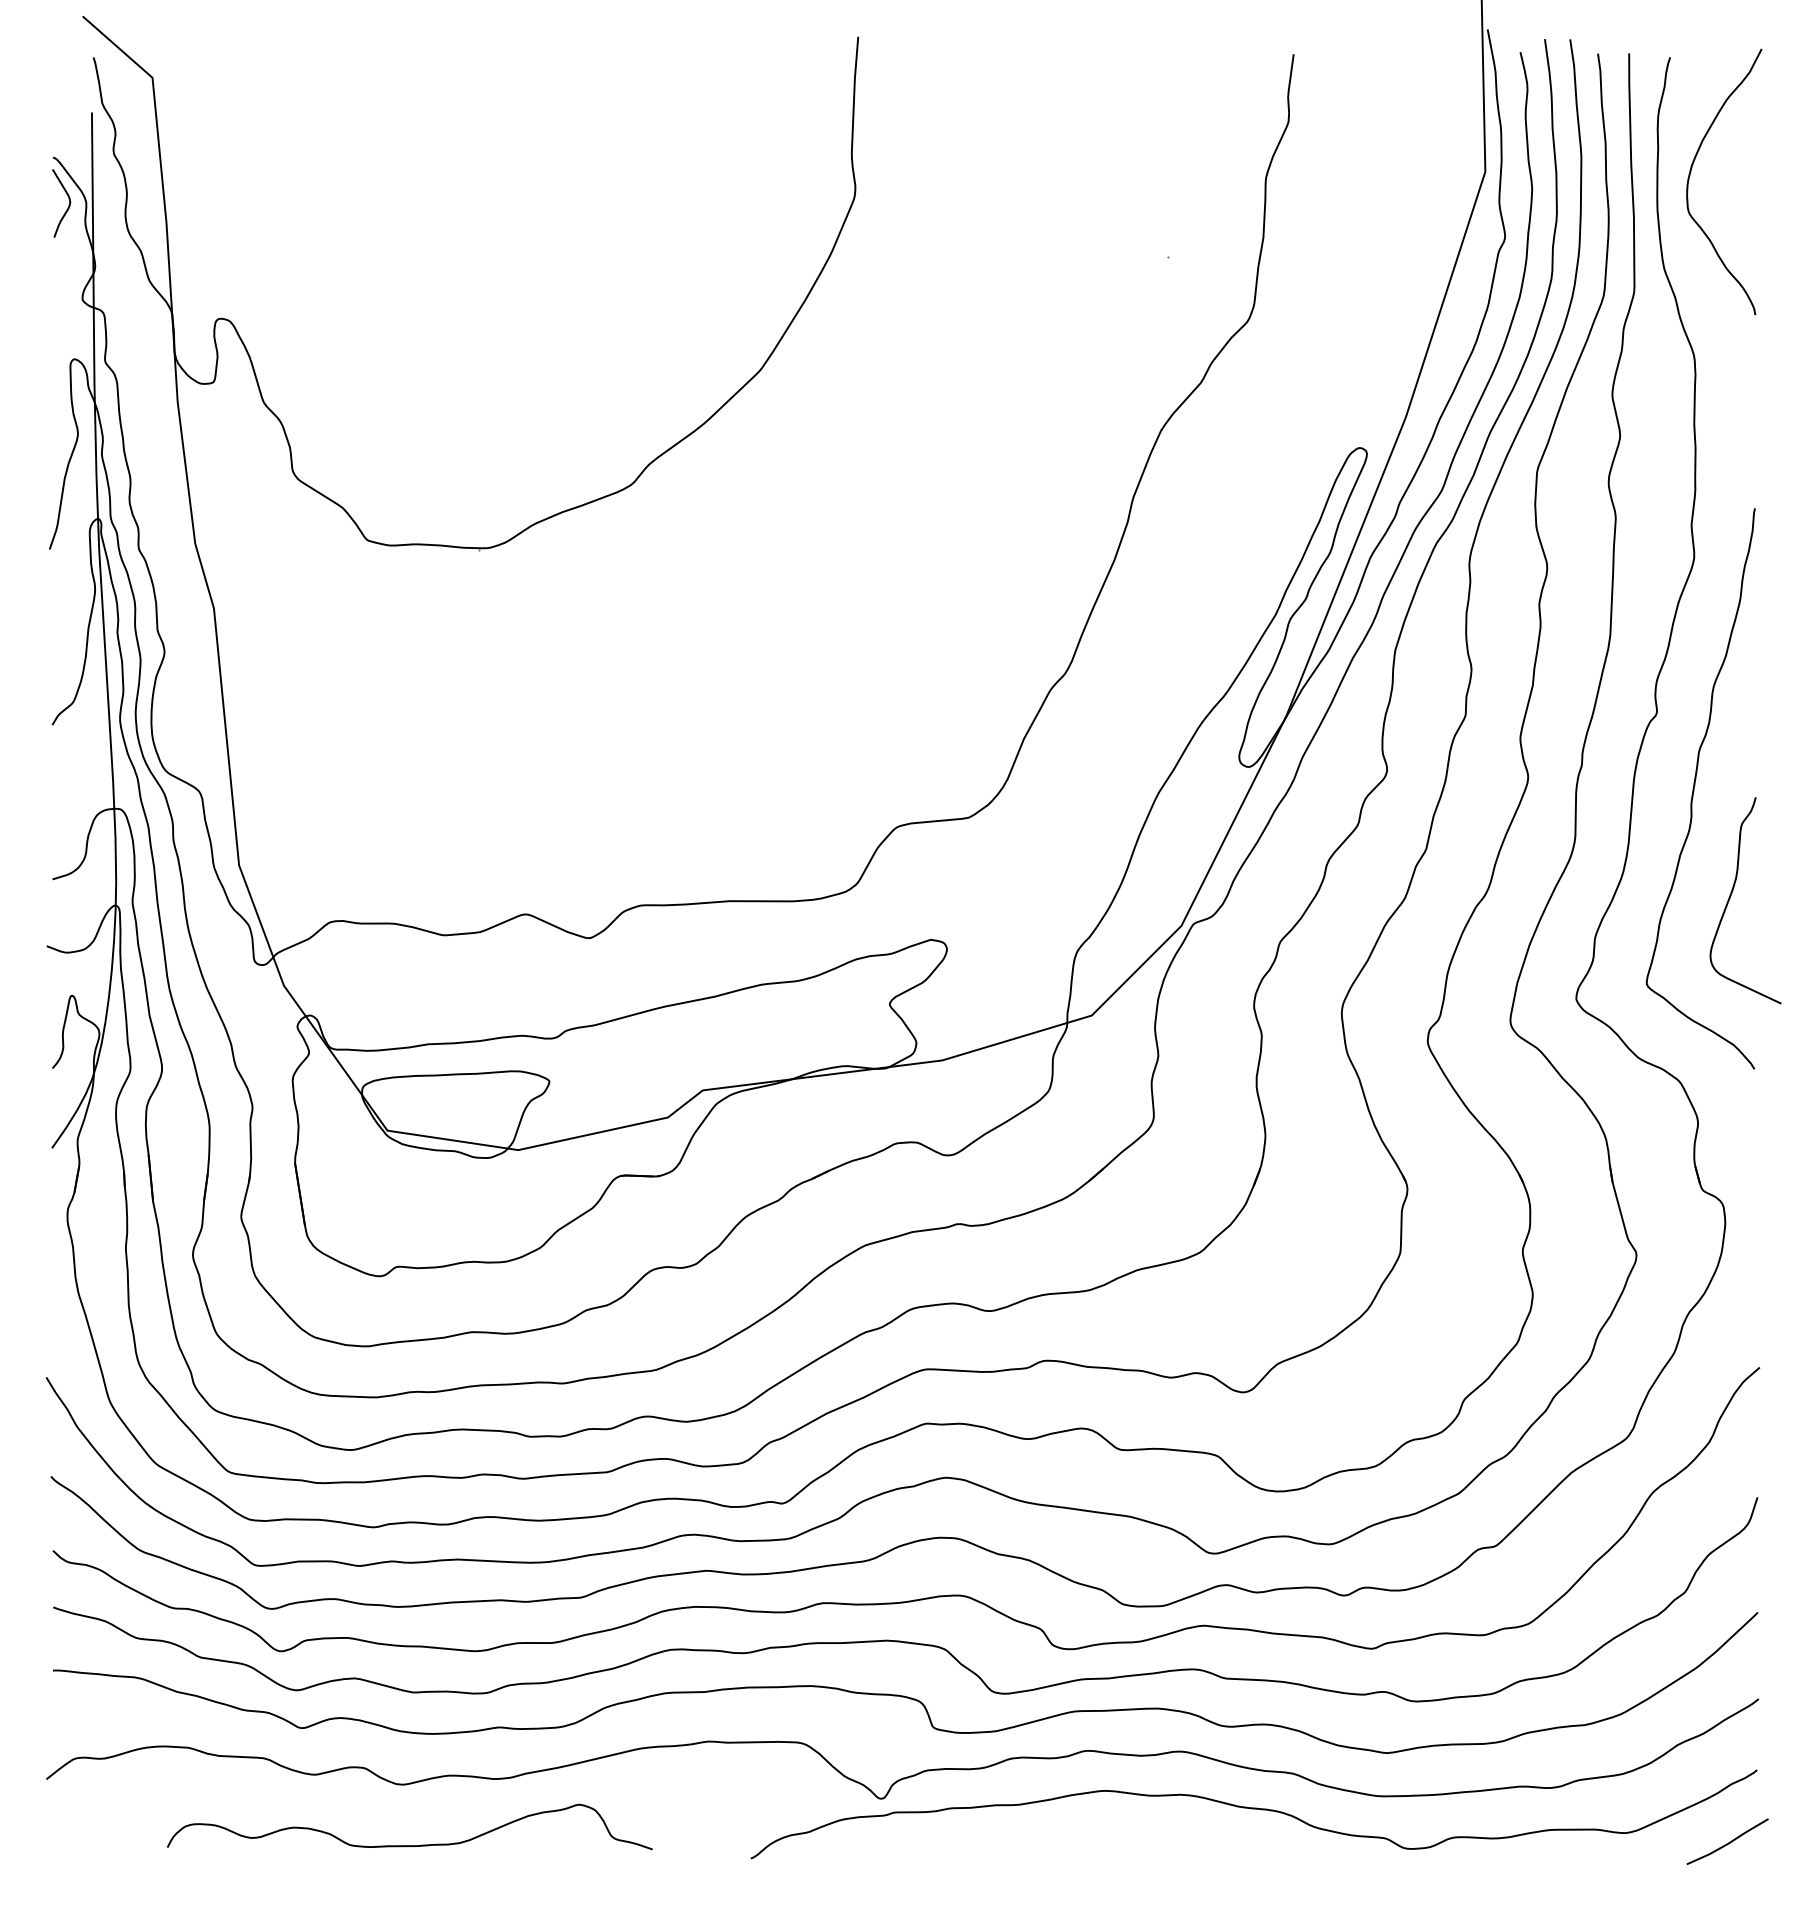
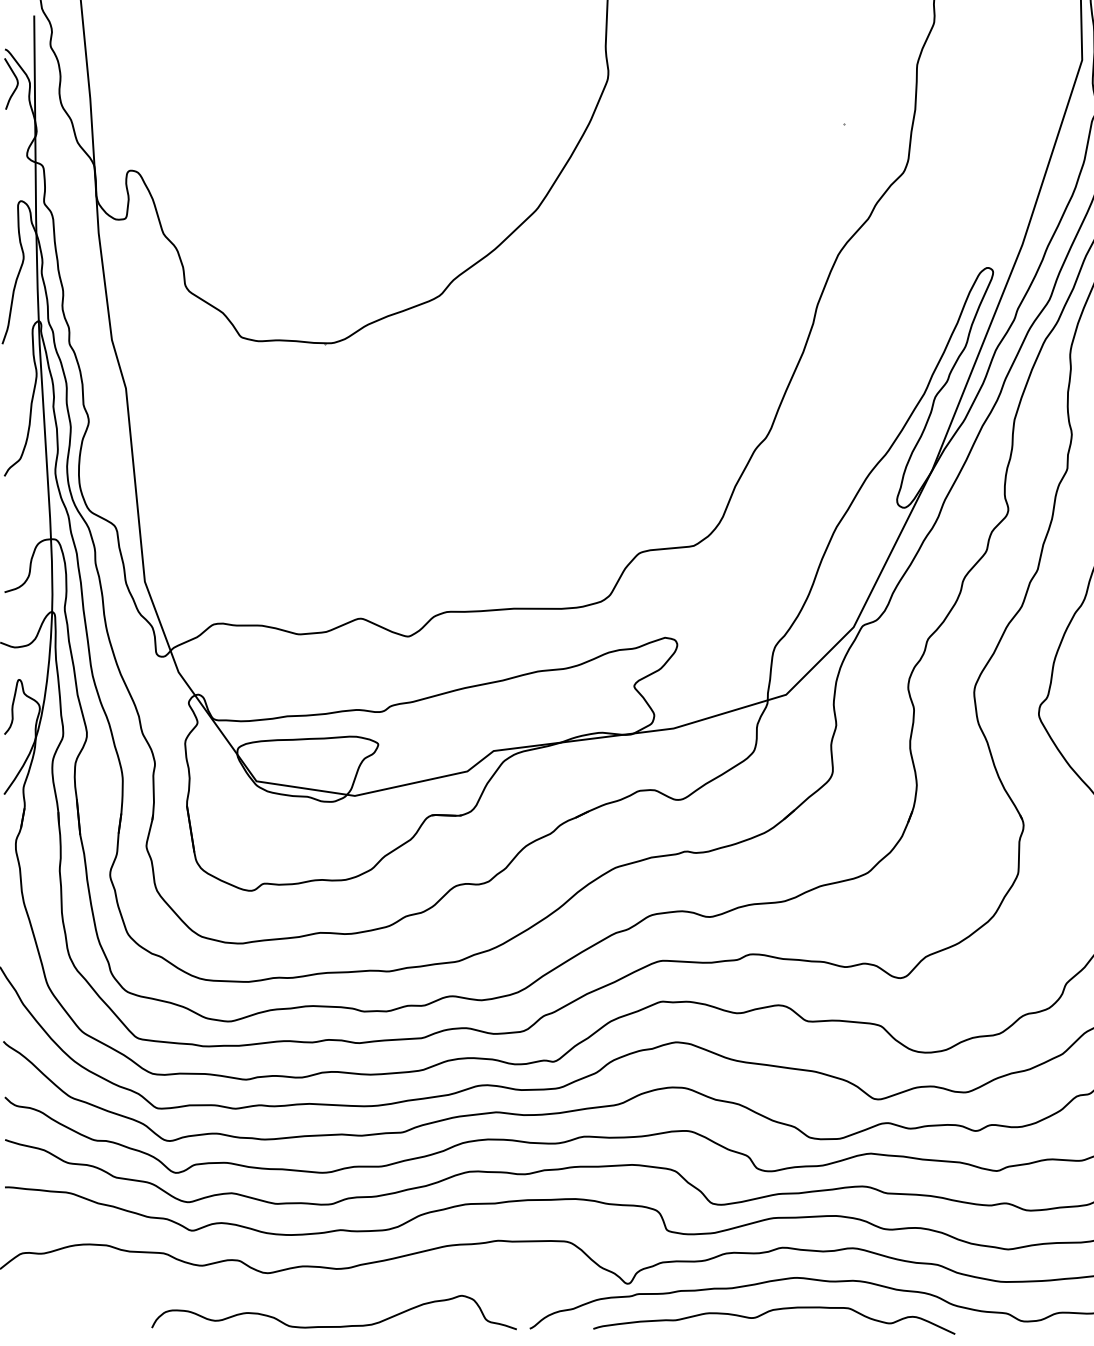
curve: (1072, 1835) -> (771, 1311), added
curve: (409, 1845) -> (333, 1326), moved

